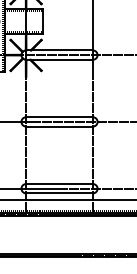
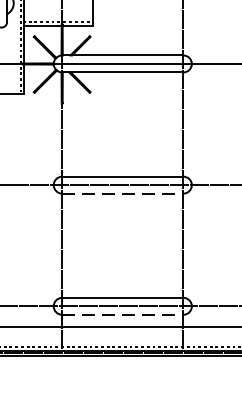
line: (60, 126) -> (124, 193), solid -> dashed
line: (60, 193) -> (124, 315), solid -> dashed

